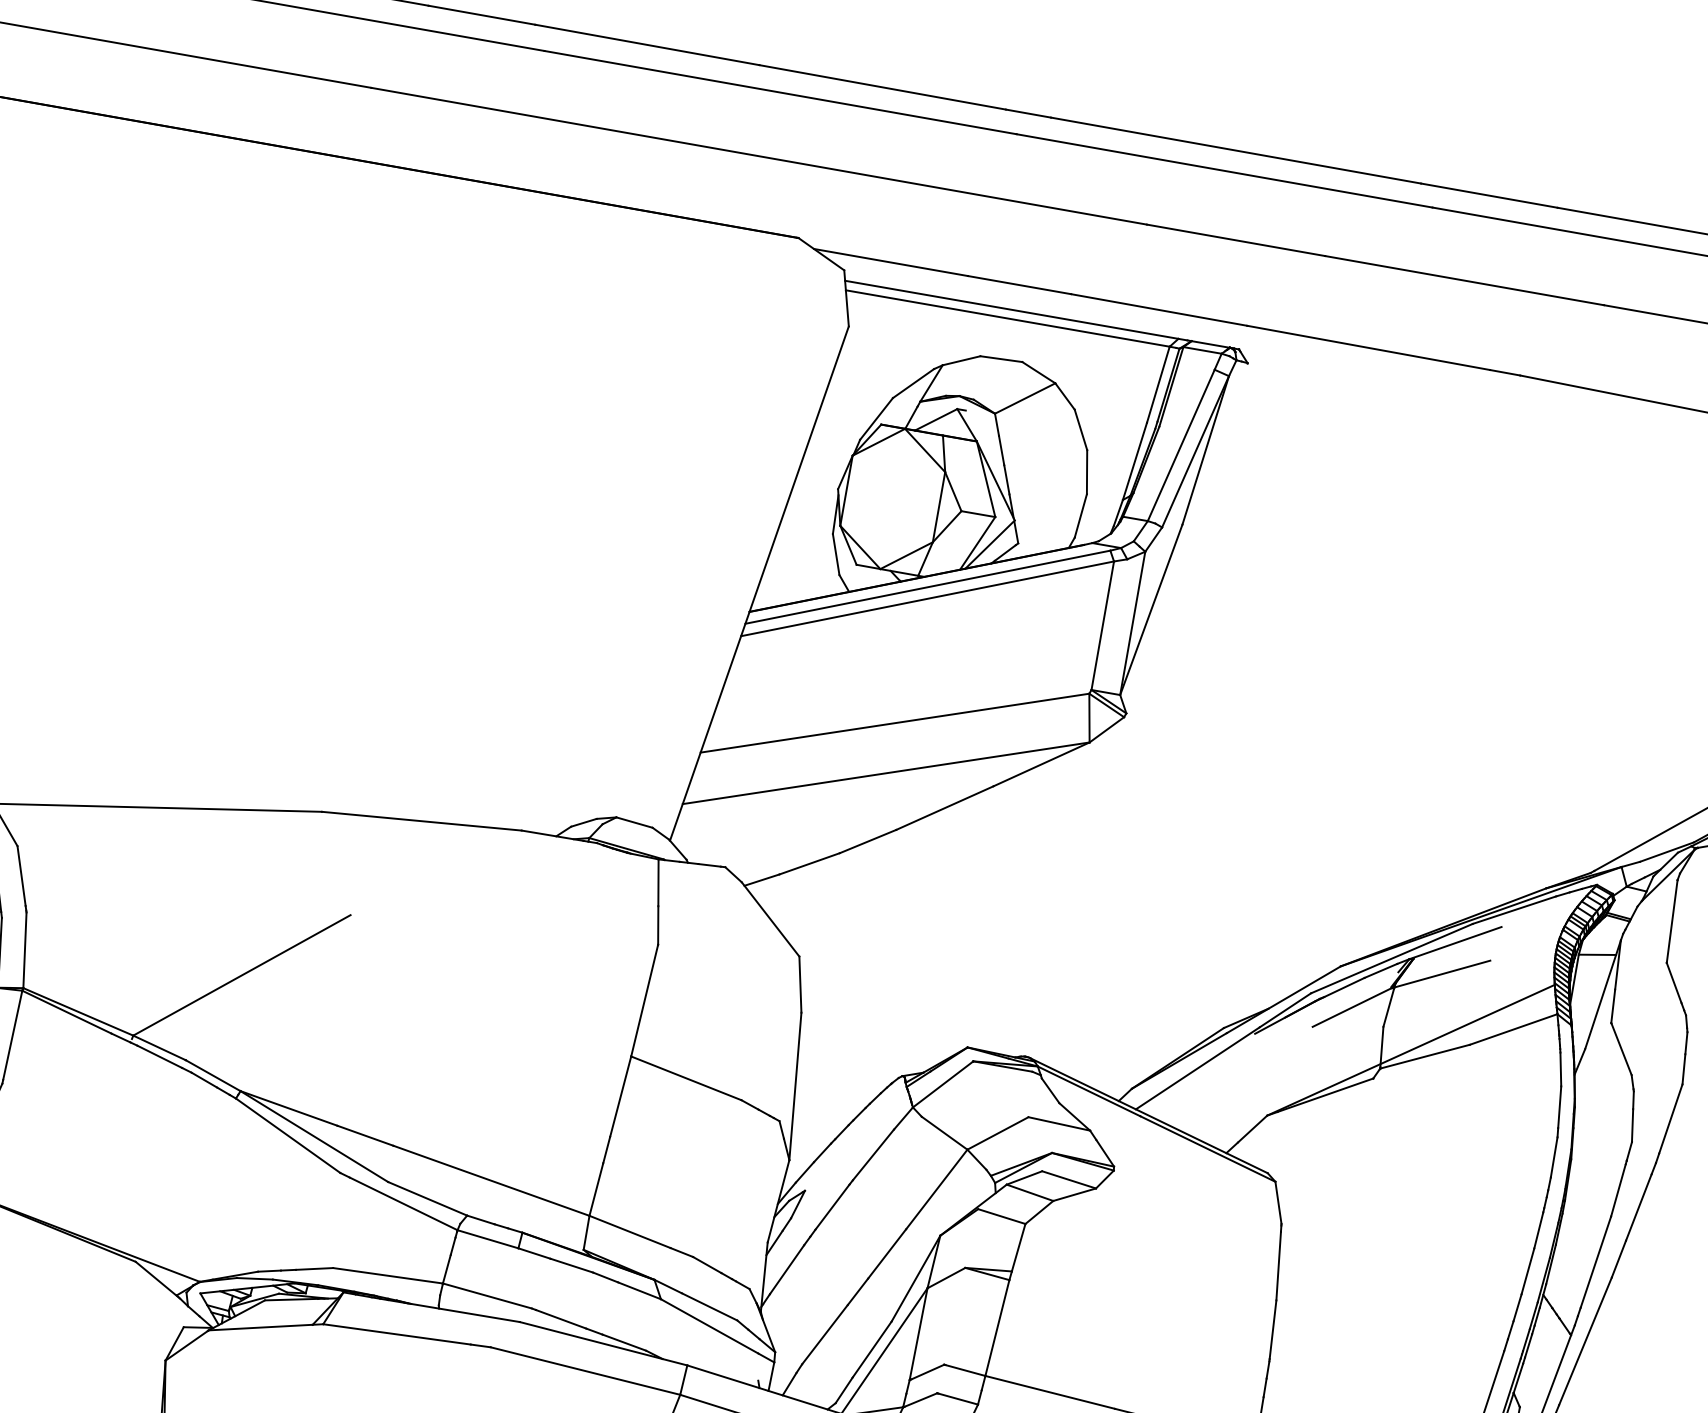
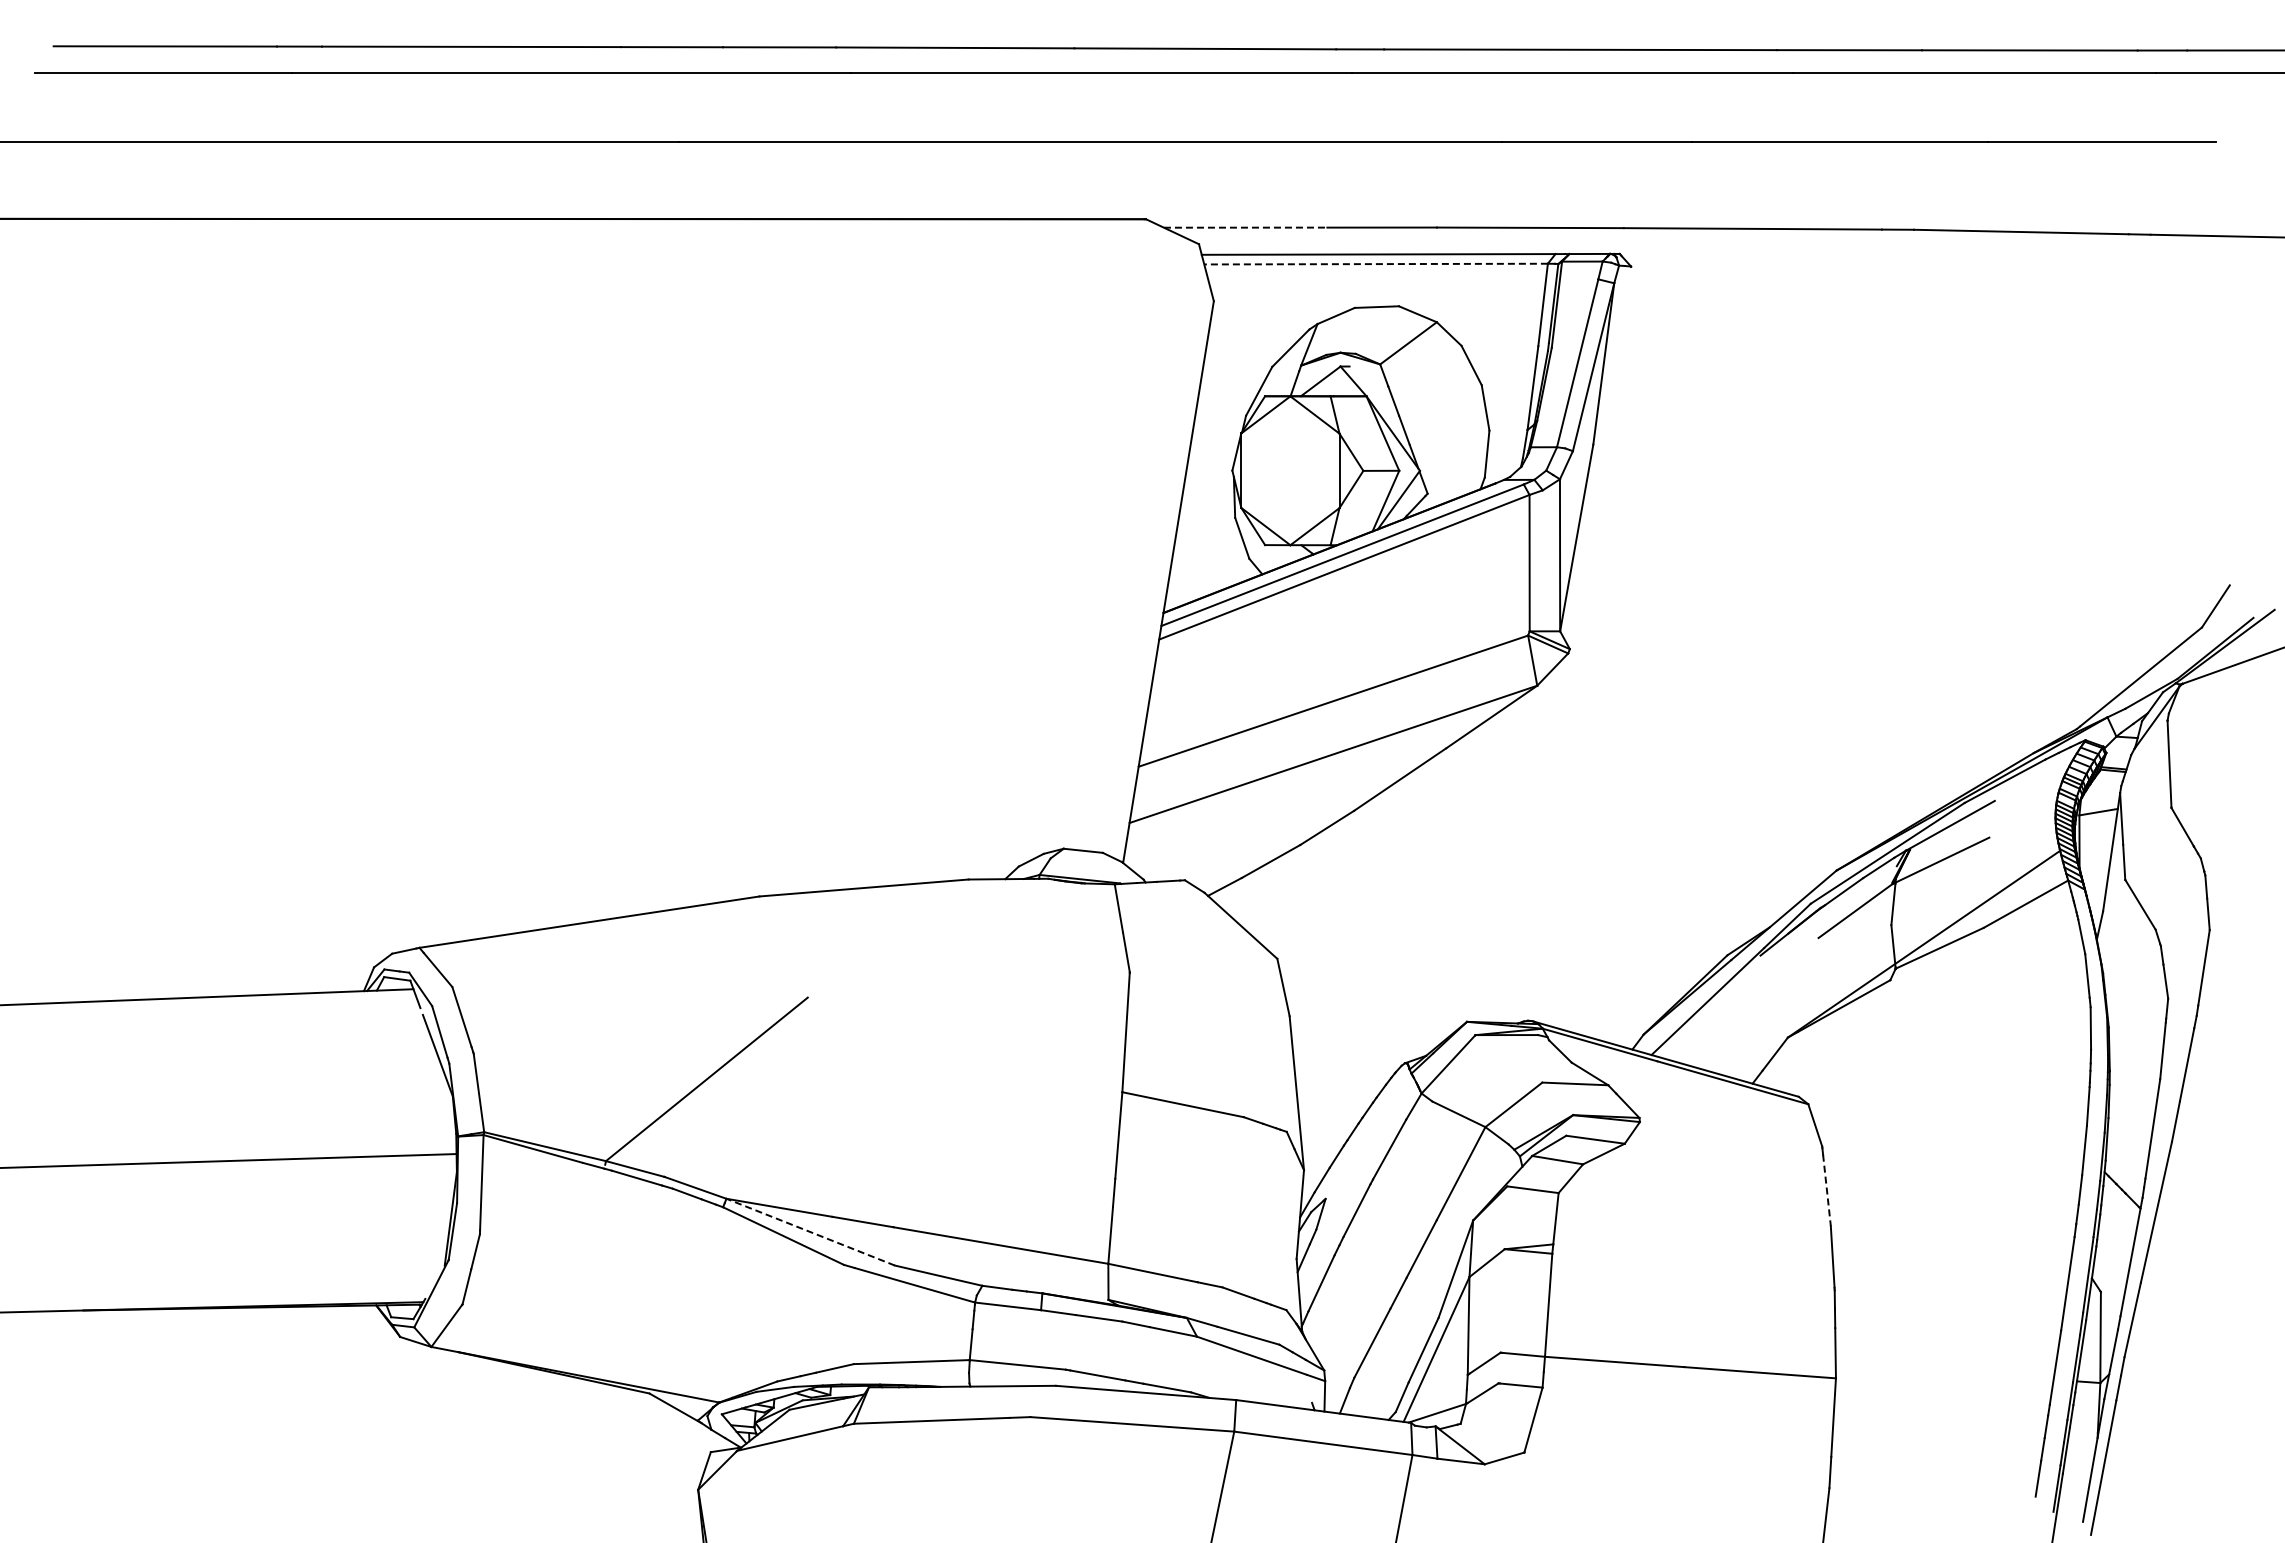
line: (890, 262) -> (1245, 227), solid -> dashed
line: (1008, 318) -> (1376, 264), solid -> dashed
line: (314, 1136) -> (810, 1232), solid -> dashed
line: (1278, 1266) -> (1826, 1190), solid -> dashed

